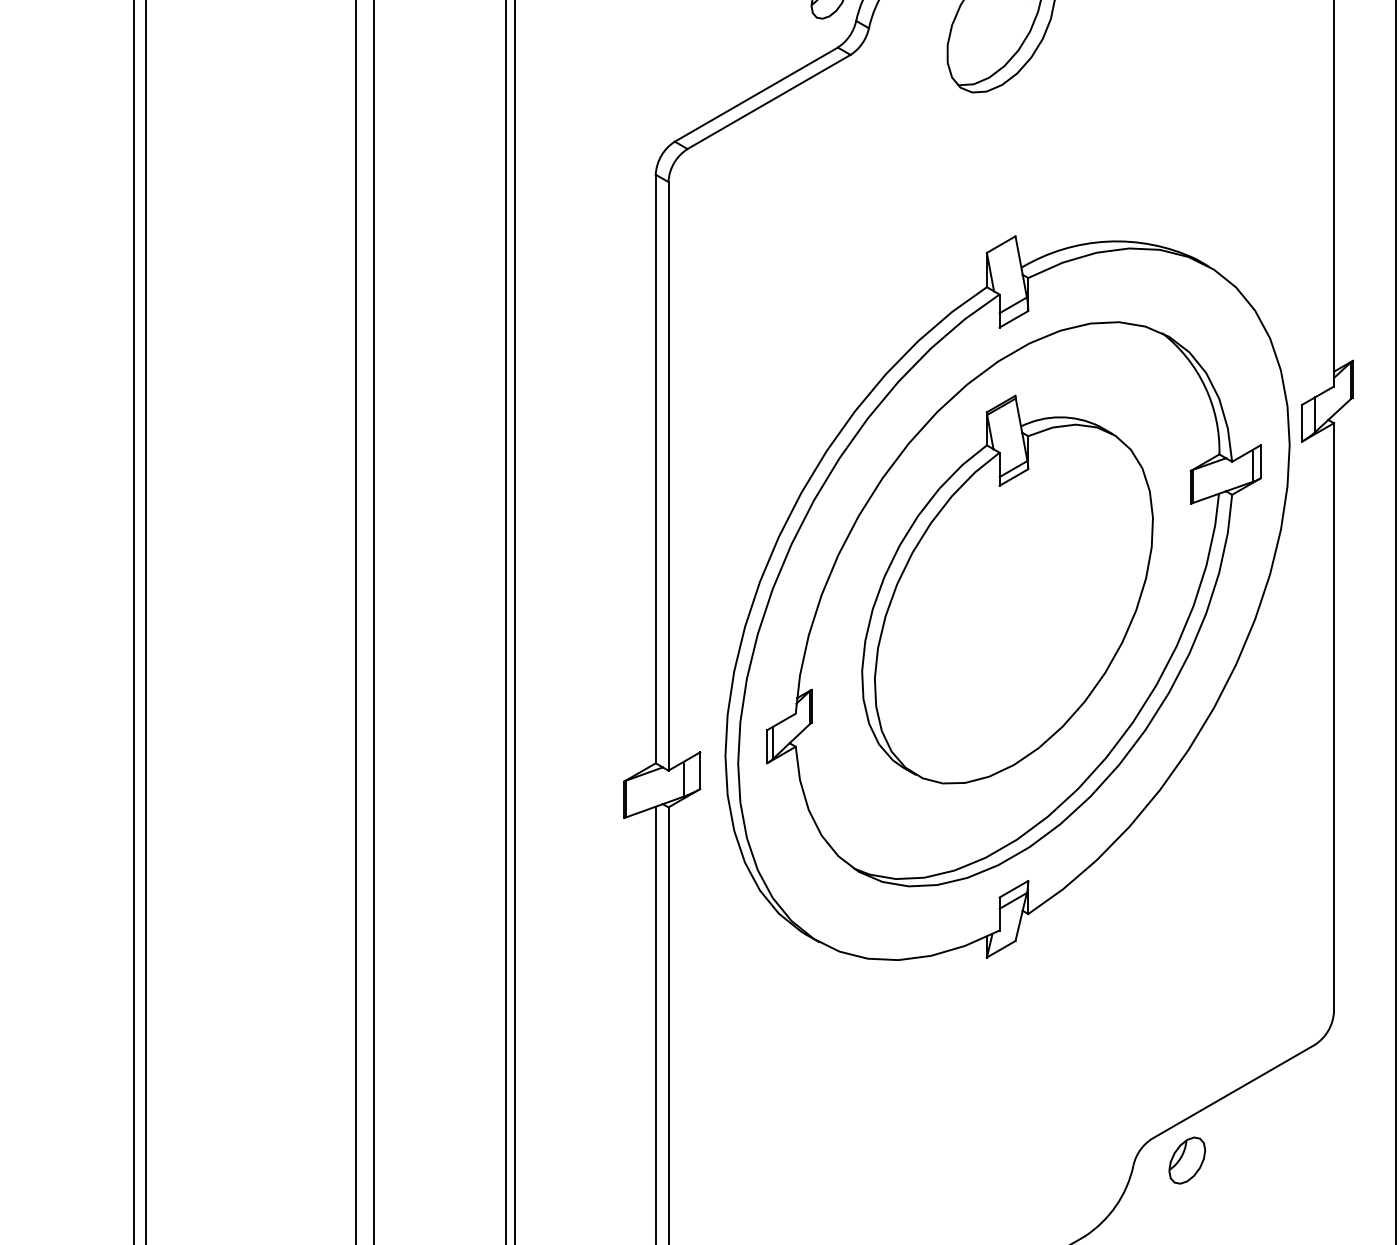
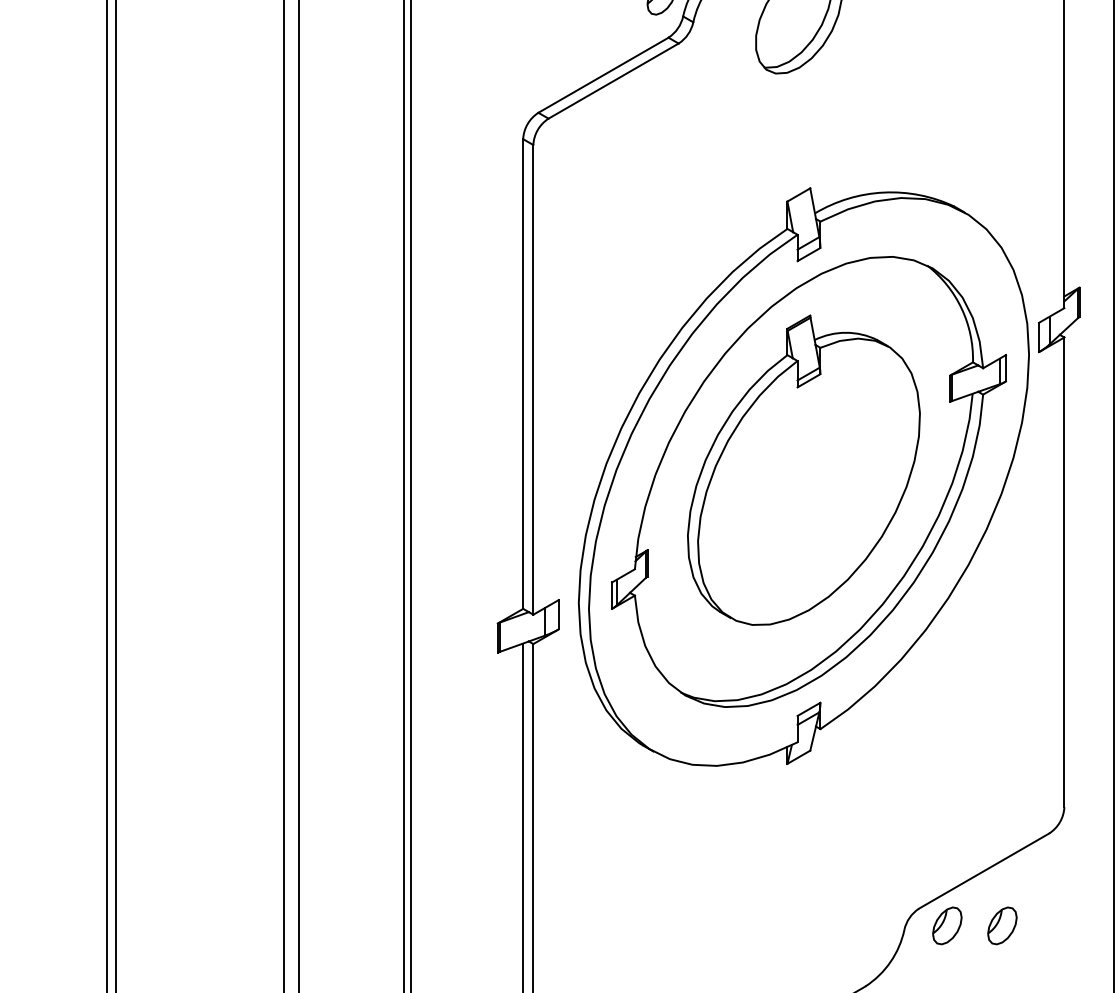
part: (1256, 1160) -> (1002, 925), added

